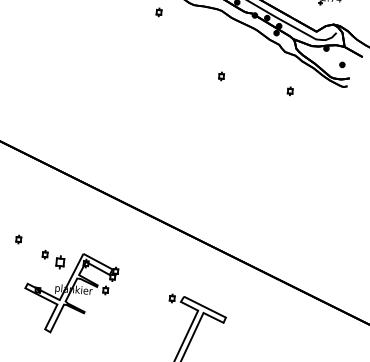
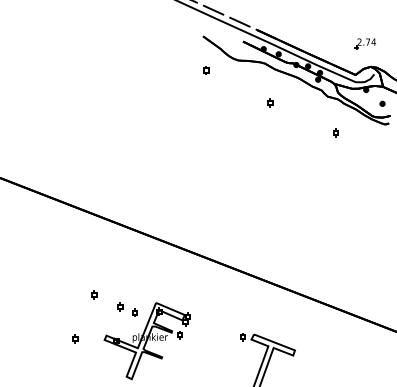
part: (221, 75) -> (270, 102), moved
part: (59, 261) -> (134, 312), size x0.62

